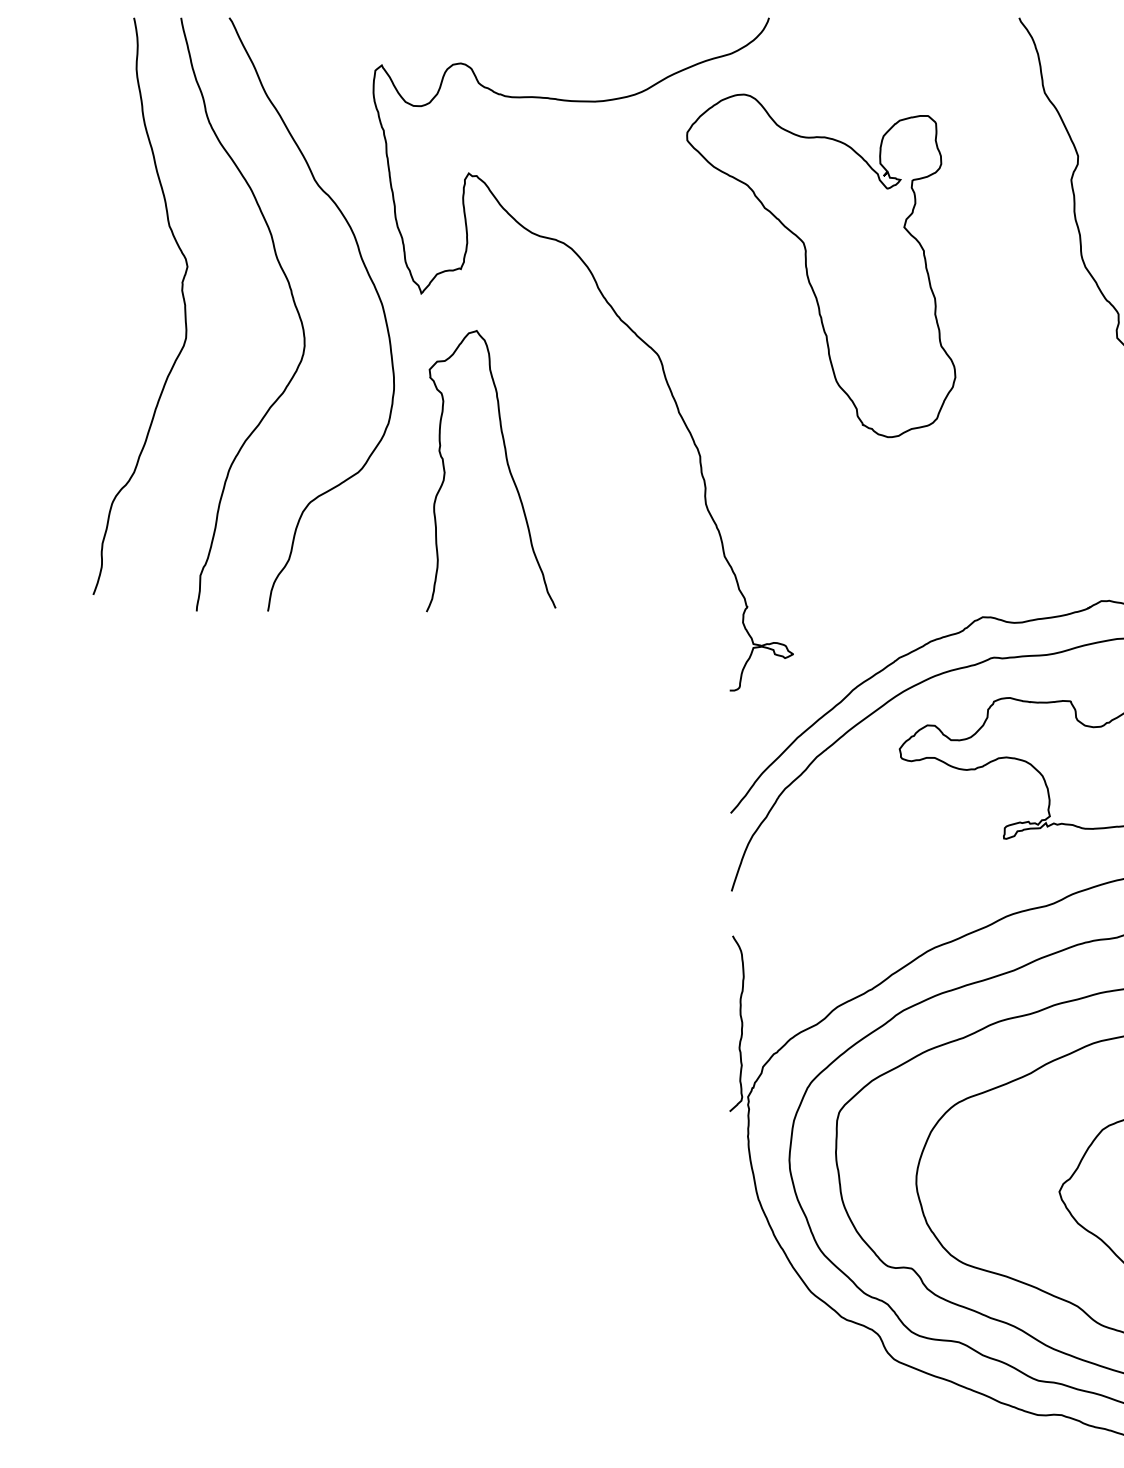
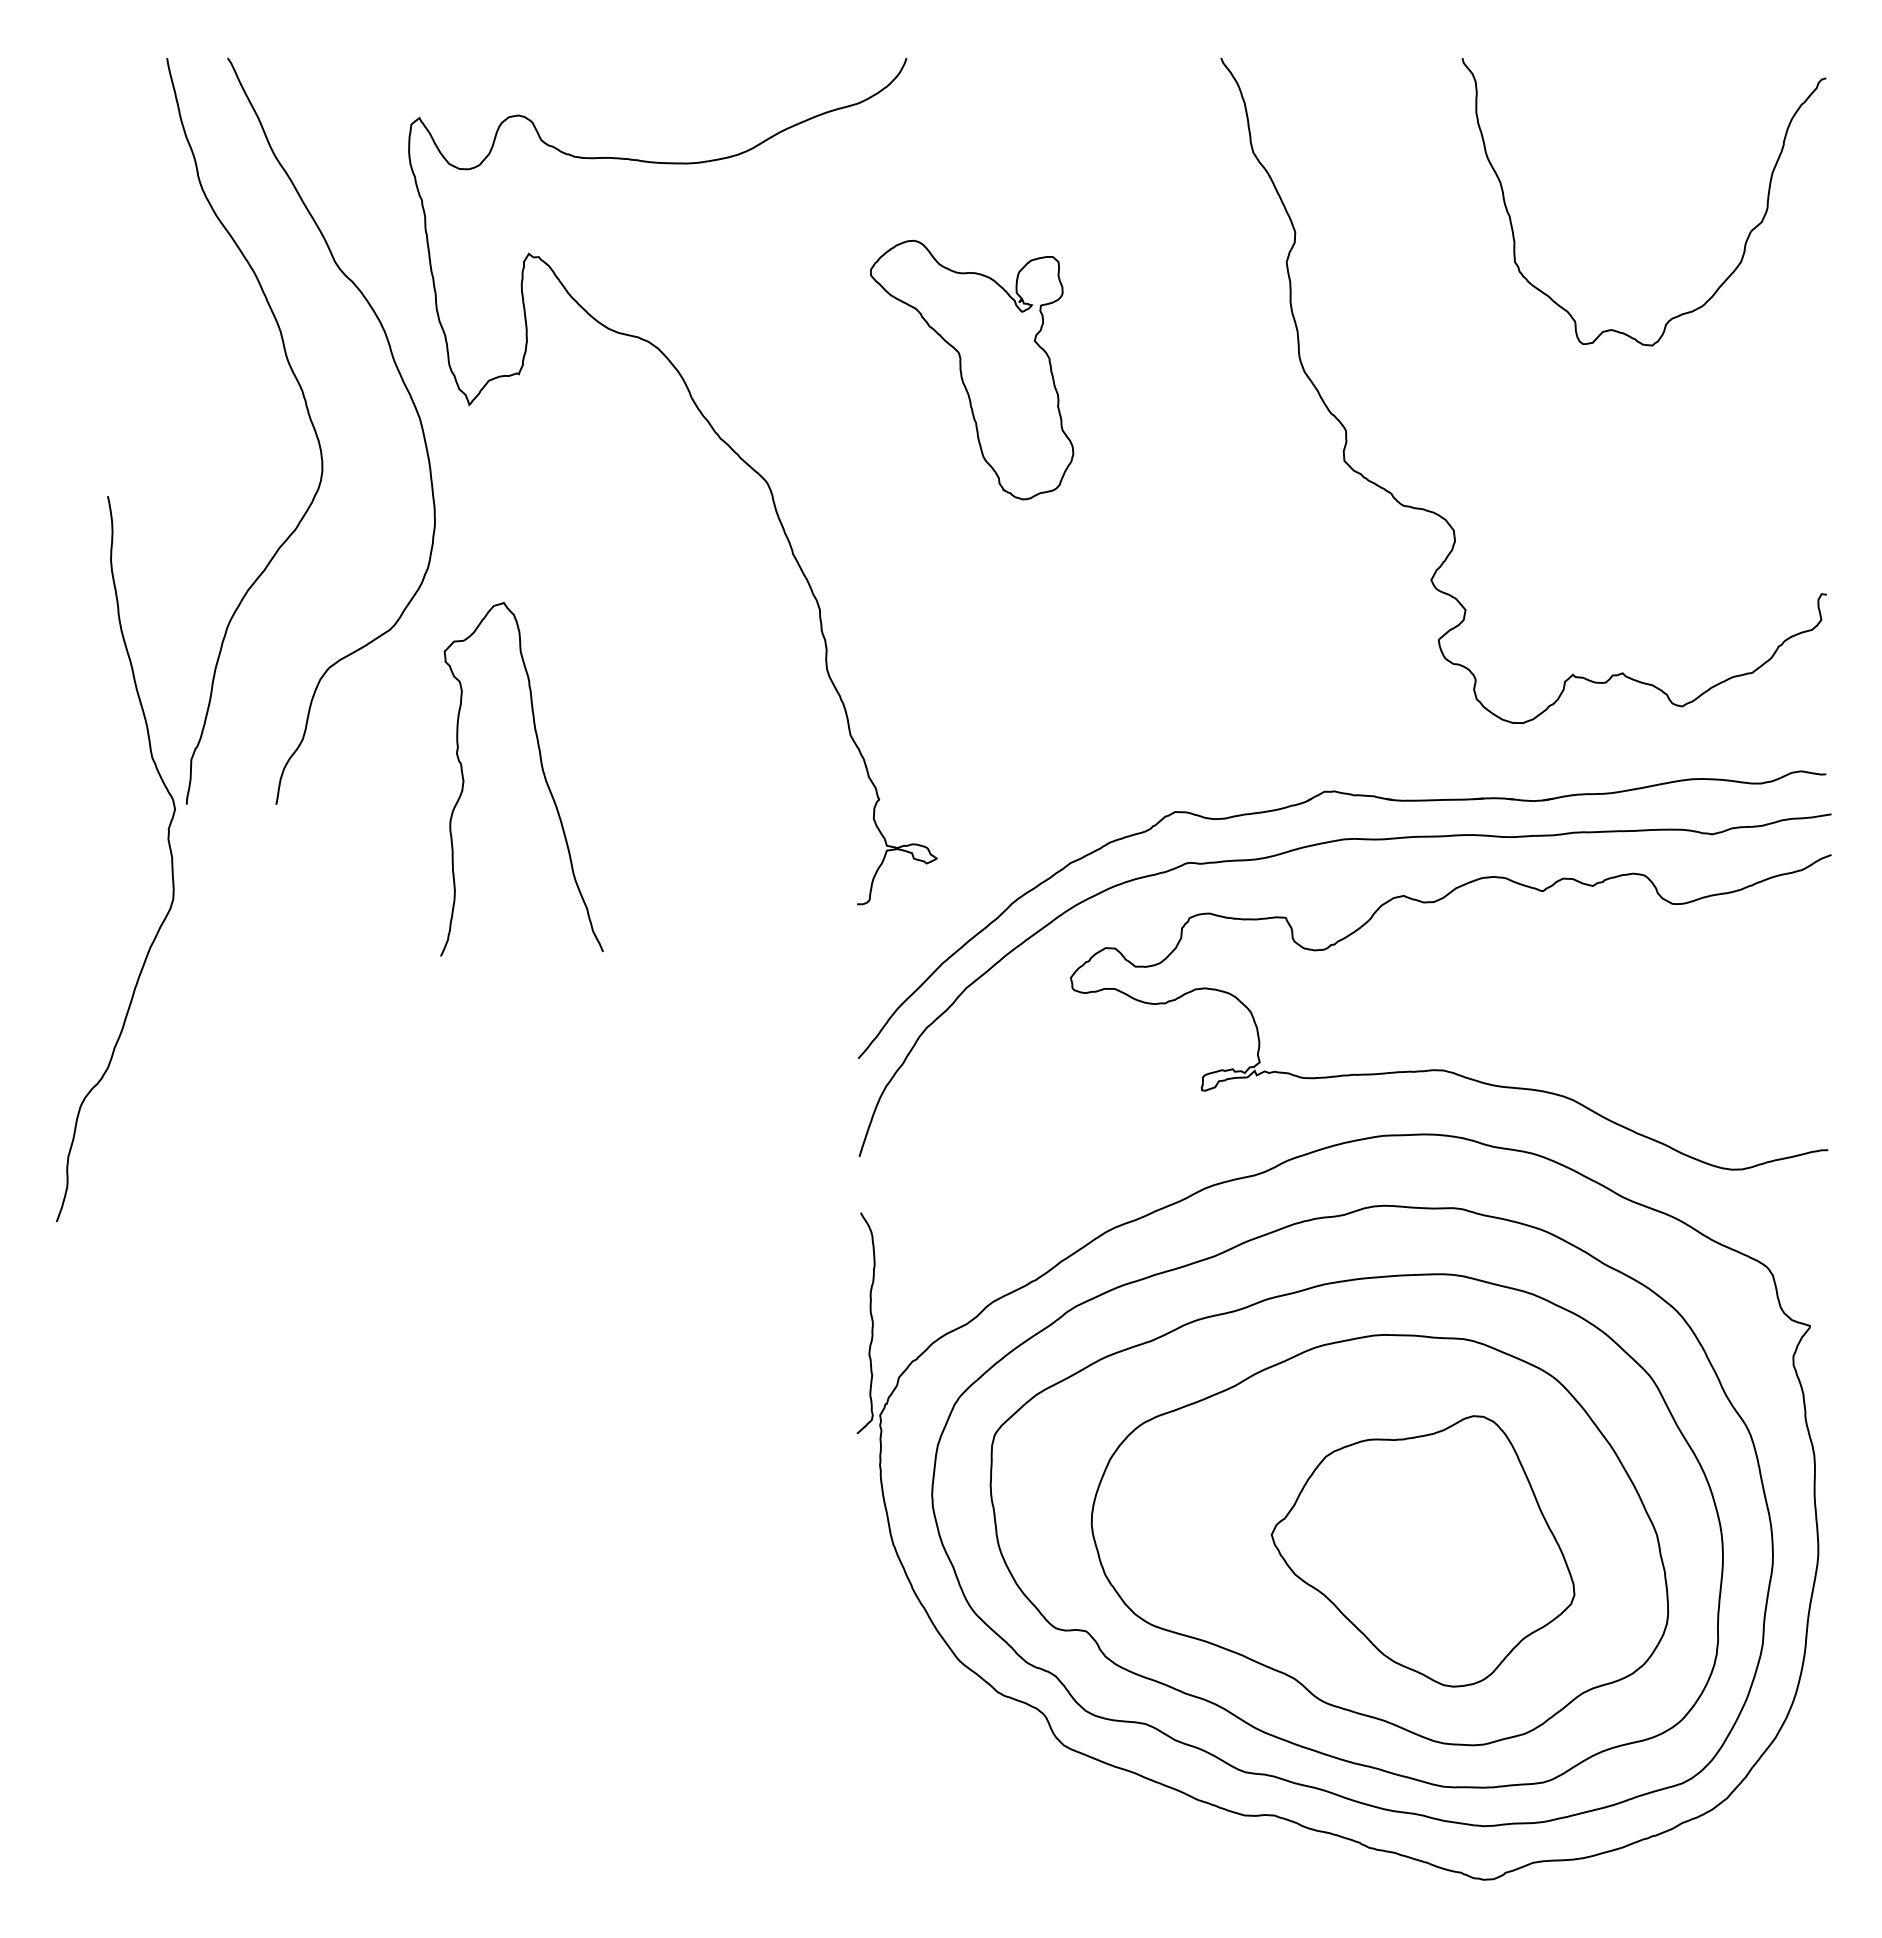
part: (820, 265) -> (971, 369), size x0.6
part: (183, 299) -> (169, 850), moved
curve: (507, 465) -> (542, 772), moved

